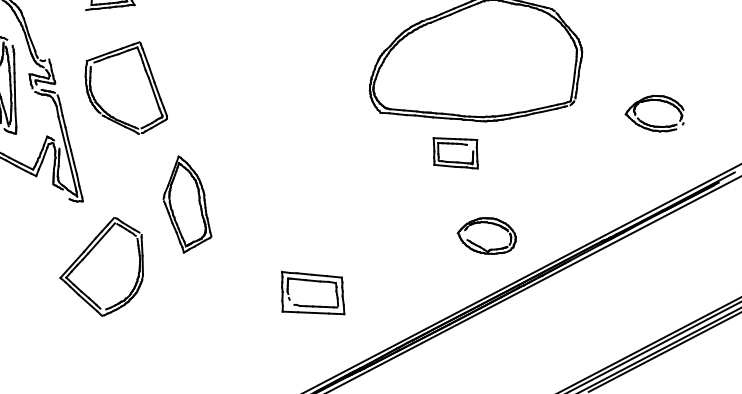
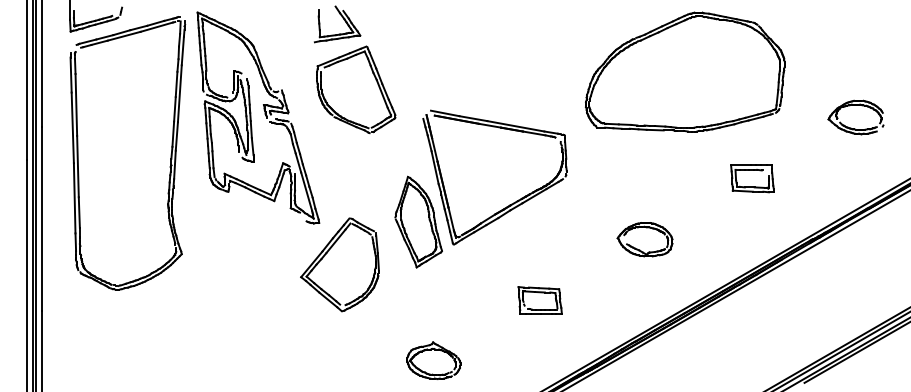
part: (127, 87) -> (356, 89), moved
part: (455, 152) -> (752, 178), moved
part: (284, 190) -> (509, 204), added
part: (486, 235) -> (644, 239), moved
part: (101, 266) -> (339, 264), moved
part: (312, 293) -> (539, 300), size x0.71
part: (197, 351) -> (433, 360), added

